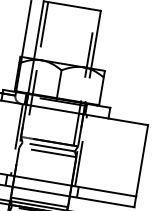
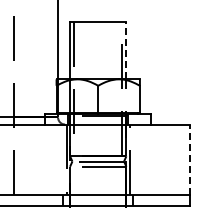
line: (96, 39) -> (126, 50), solid -> dashed
line: (142, 160) -> (190, 159), solid -> dashed

